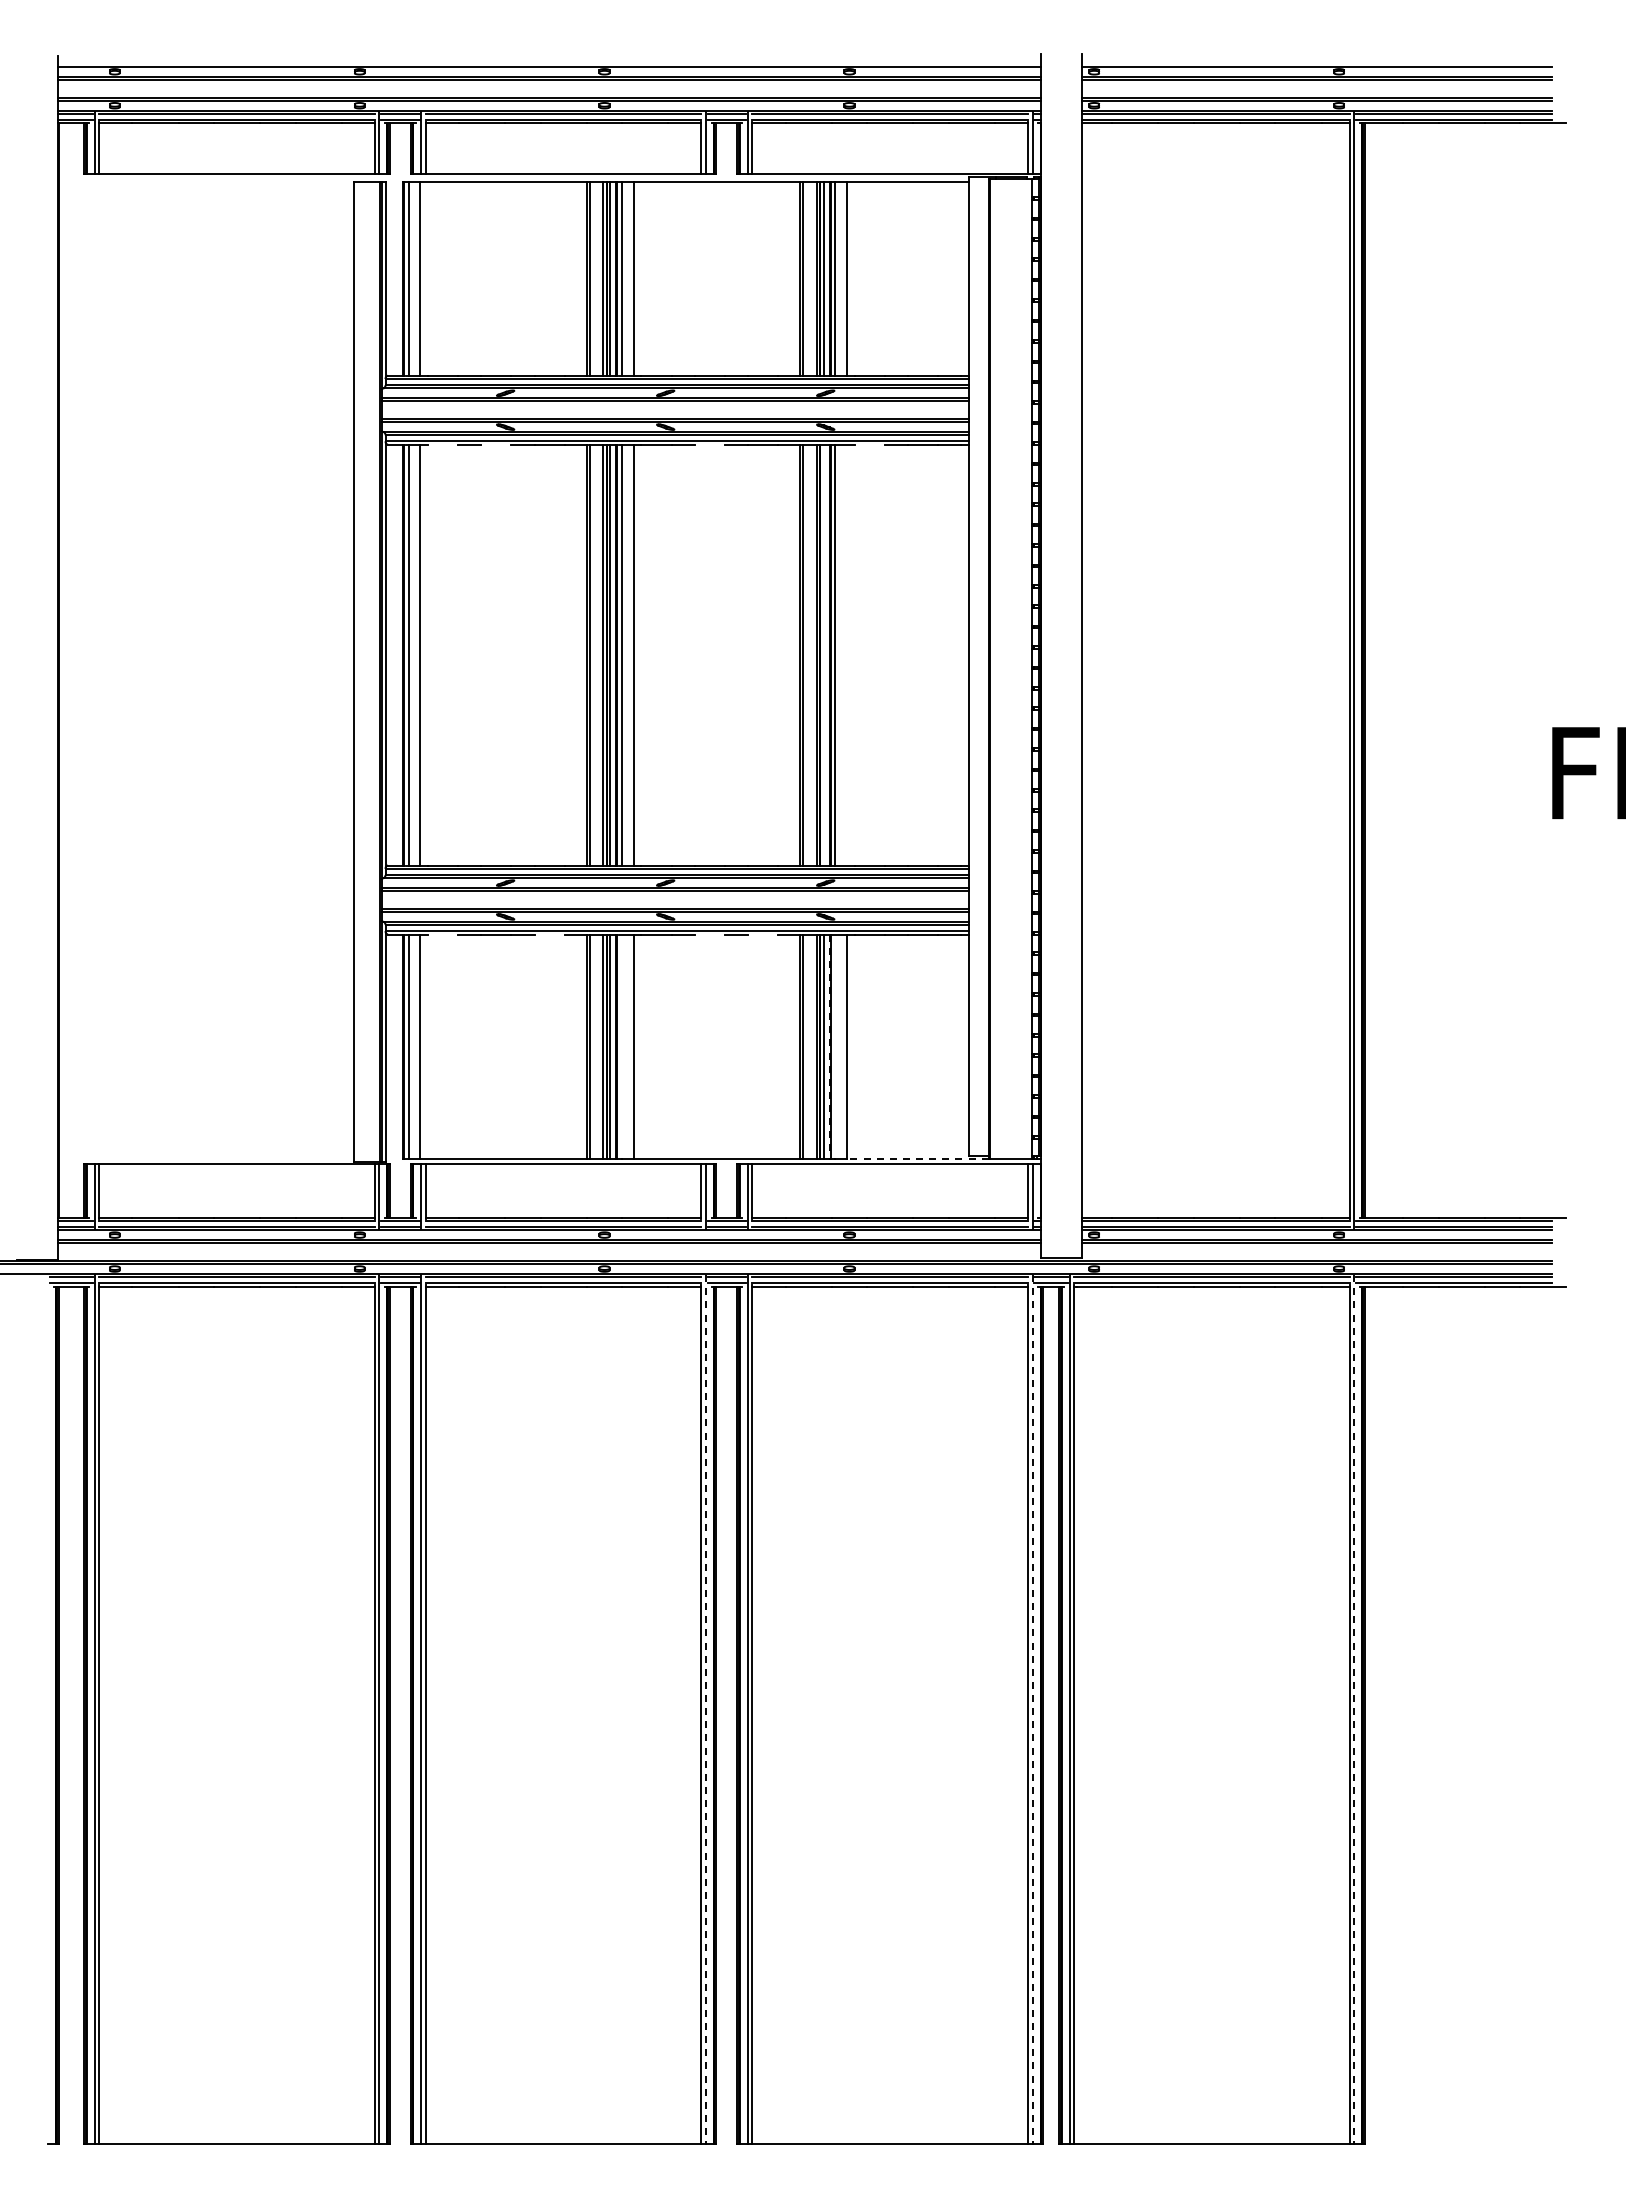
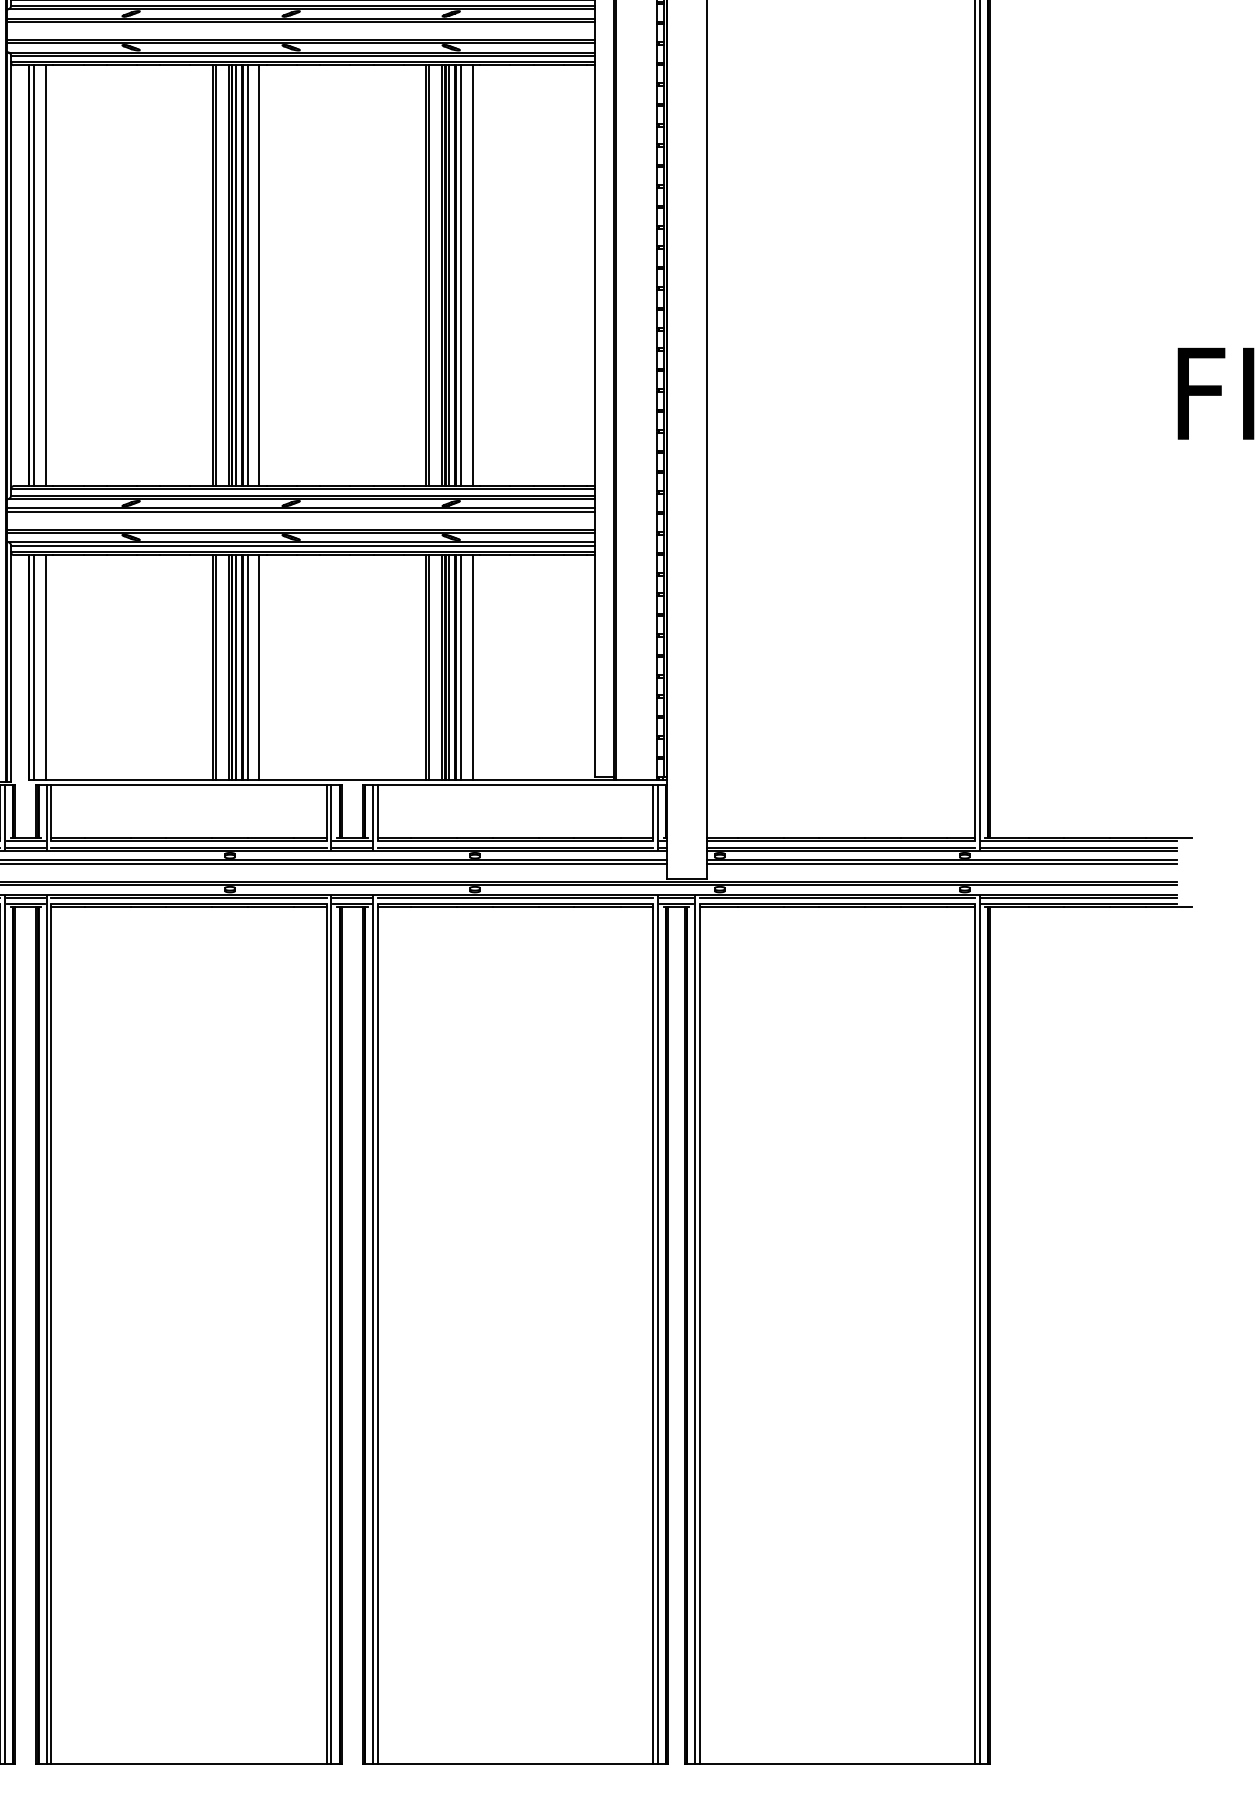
line: (442, 444) -> (68, 65), added
line: (496, 444) -> (122, 65), added
line: (709, 444) -> (335, 65), added
line: (869, 444) -> (495, 65), added
line: (823, 654) -> (449, 275), added
line: (847, 654) -> (473, 275), added
line: (442, 934) -> (68, 555), added
line: (549, 934) -> (175, 555), added
line: (709, 934) -> (335, 555), added
line: (763, 934) -> (389, 555), added
line: (622, 1046) -> (248, 667), added
line: (835, 1046) -> (461, 667), added
line: (829, 1047) -> (455, 668), dashed -> solid
line: (917, 1158) -> (543, 779), dashed -> solid
line: (705, 1709) -> (331, 1330), dashed -> solid
line: (1032, 1709) -> (658, 1330), dashed -> solid
line: (1354, 1709) -> (980, 1330), dashed -> solid

